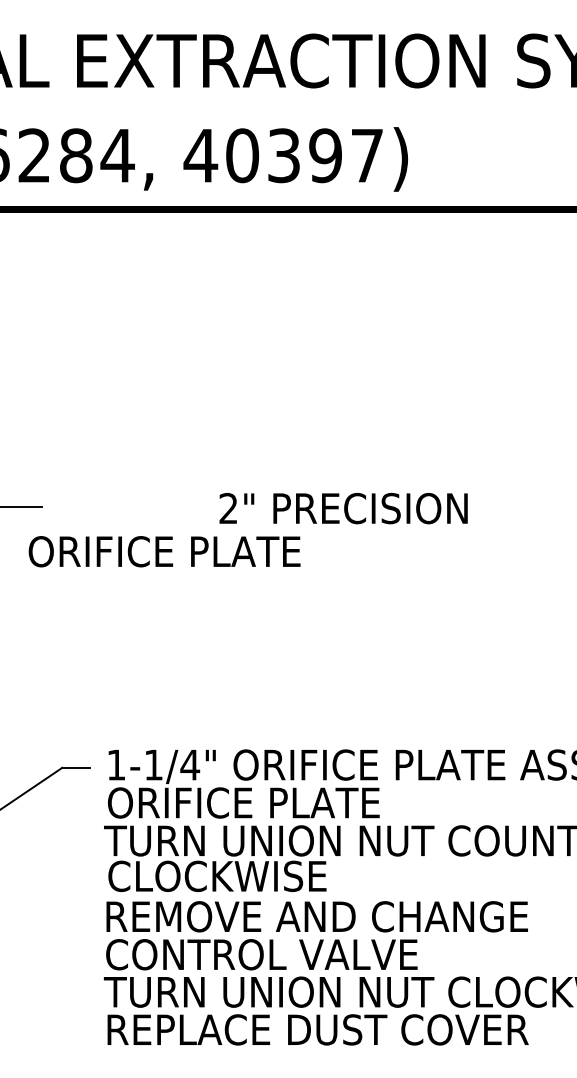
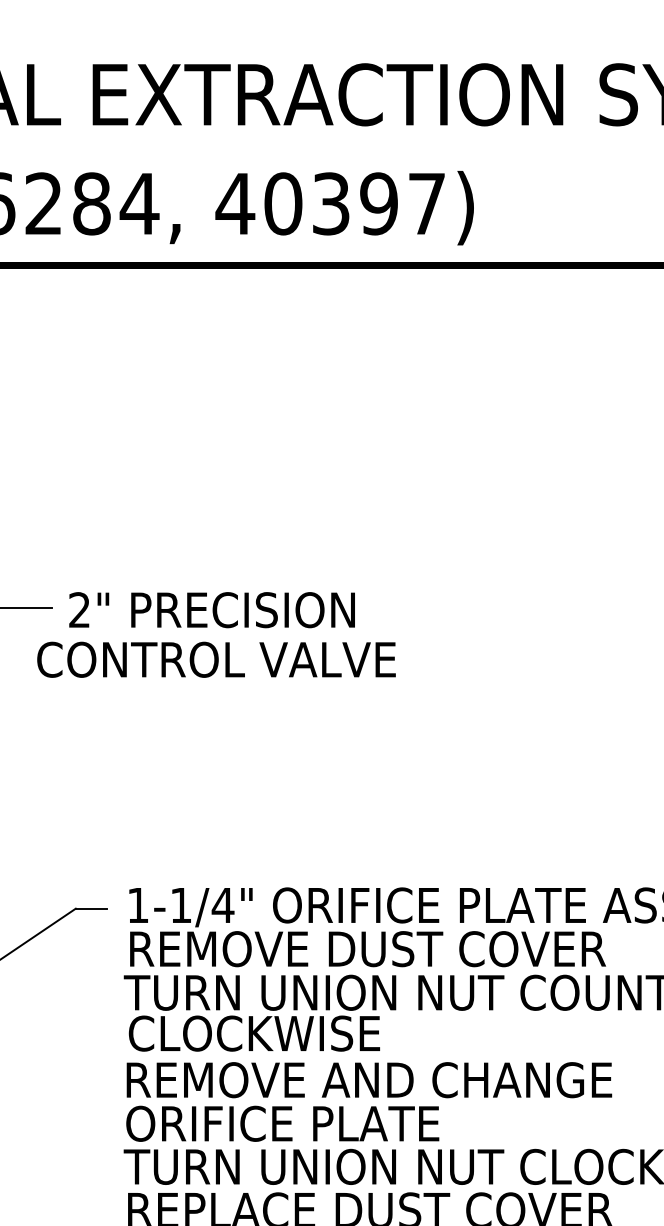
text: (343, 508) -> (211, 610), moved
text: (186, 551) -> (218, 659), ORIFICE PLATE -> CONTROL VALVE
text: (314, 802) -> (366, 948), ORIFICE PLATE -> REMOVE DUST COVER
text: (264, 954) -> (308, 1123), CONTROL VALVE -> ORIFICE PLATE

